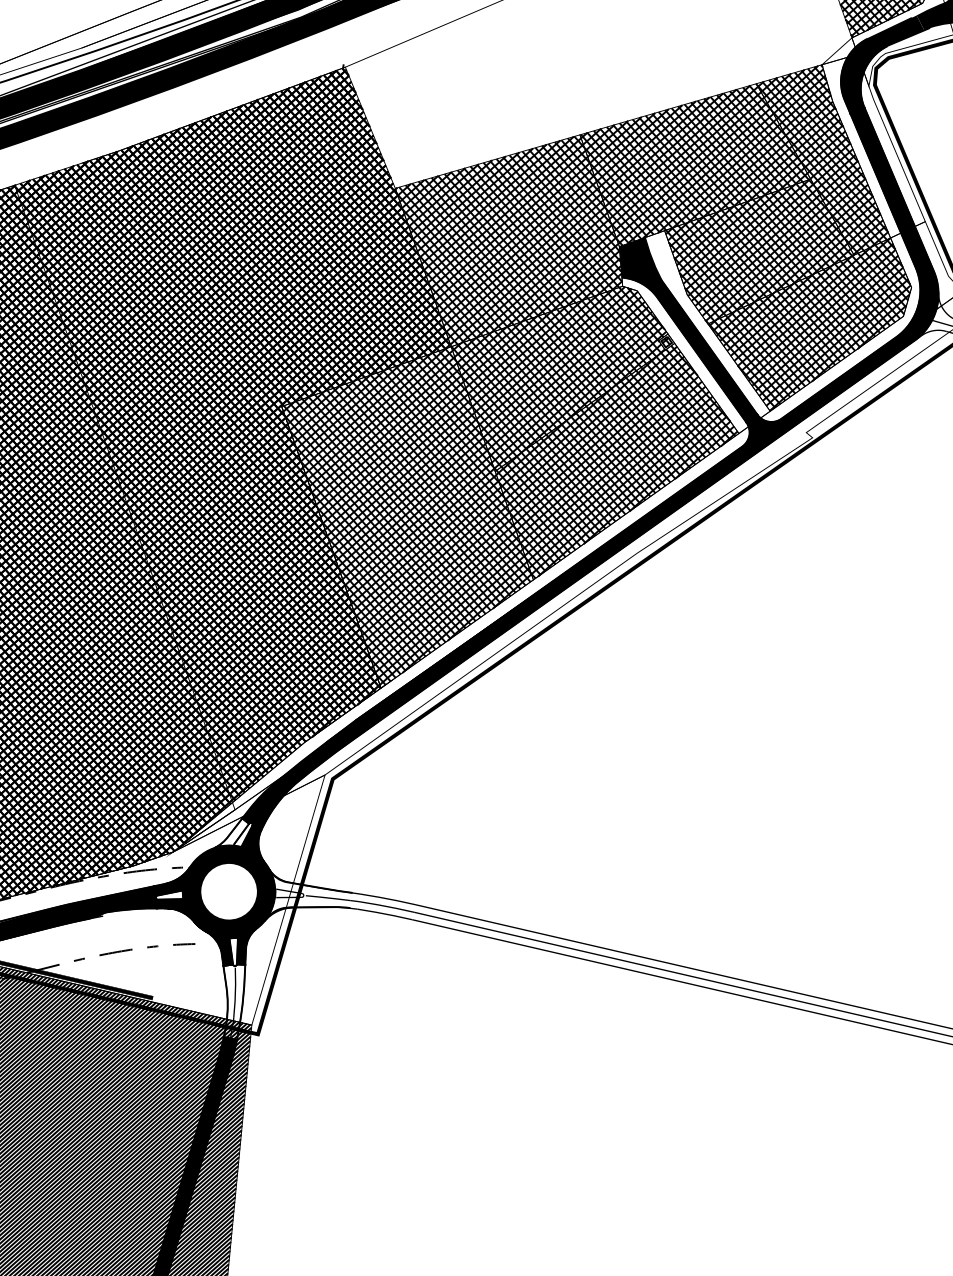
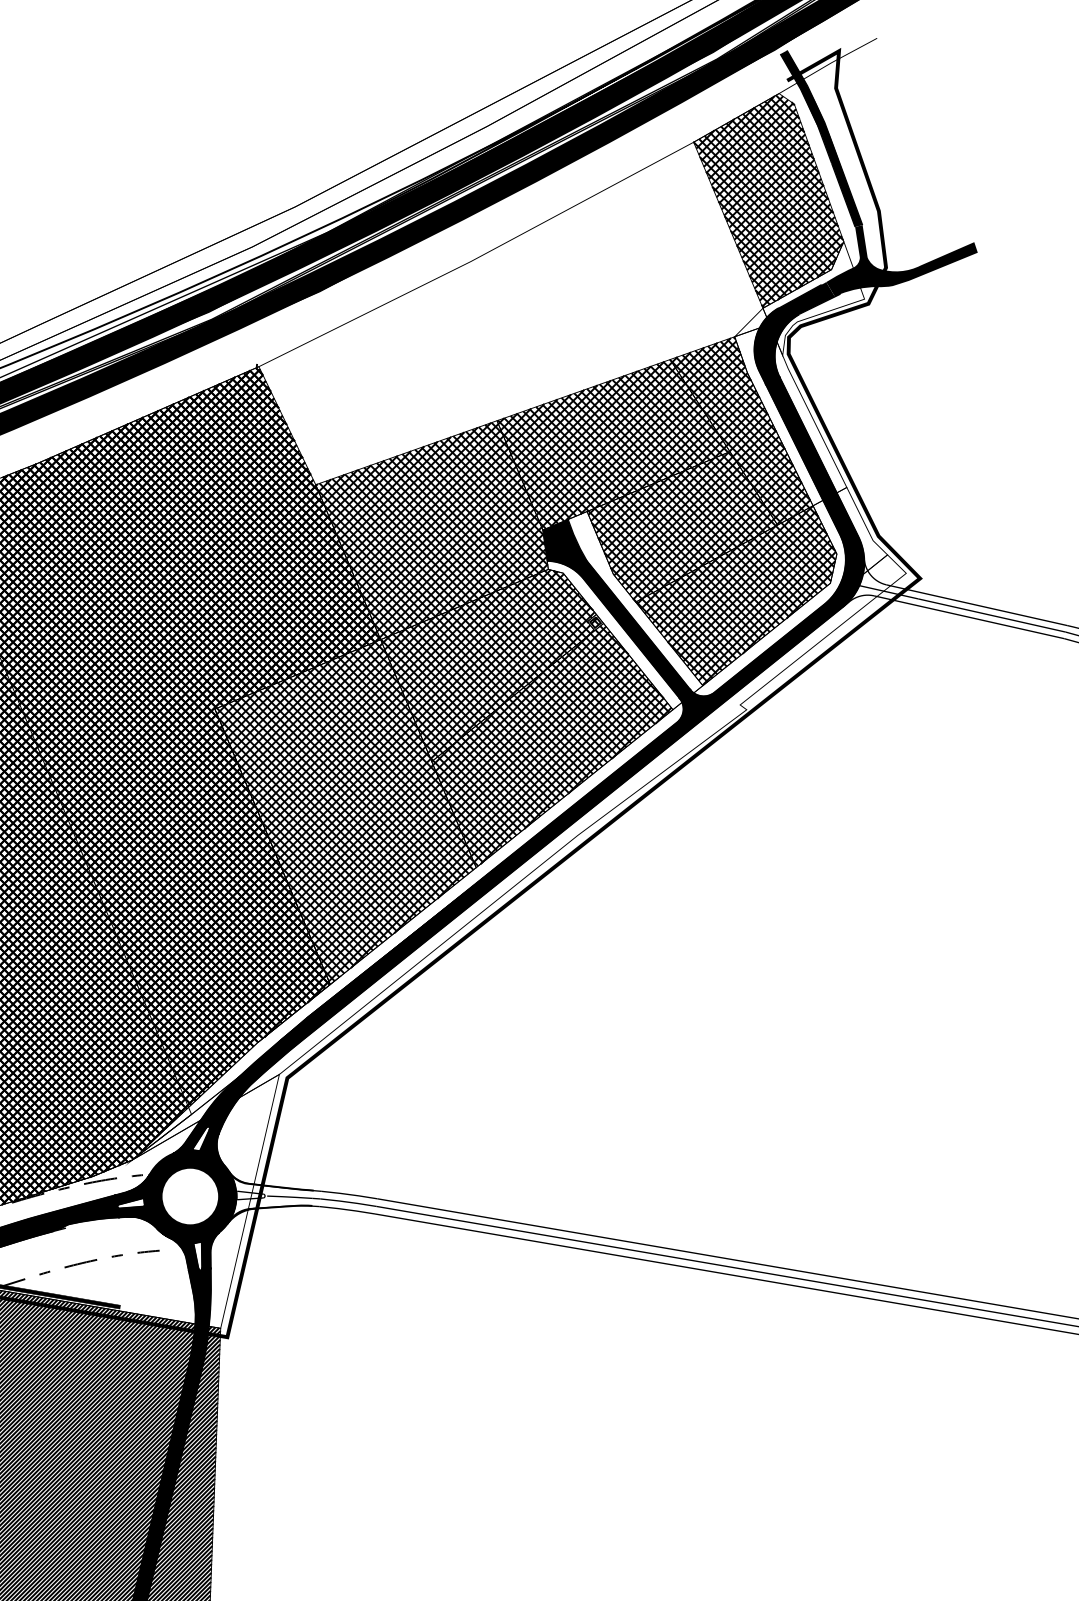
fill: (231, 832) -> (189, 1137), added
fill: (231, 1002) -> (199, 1306), added

